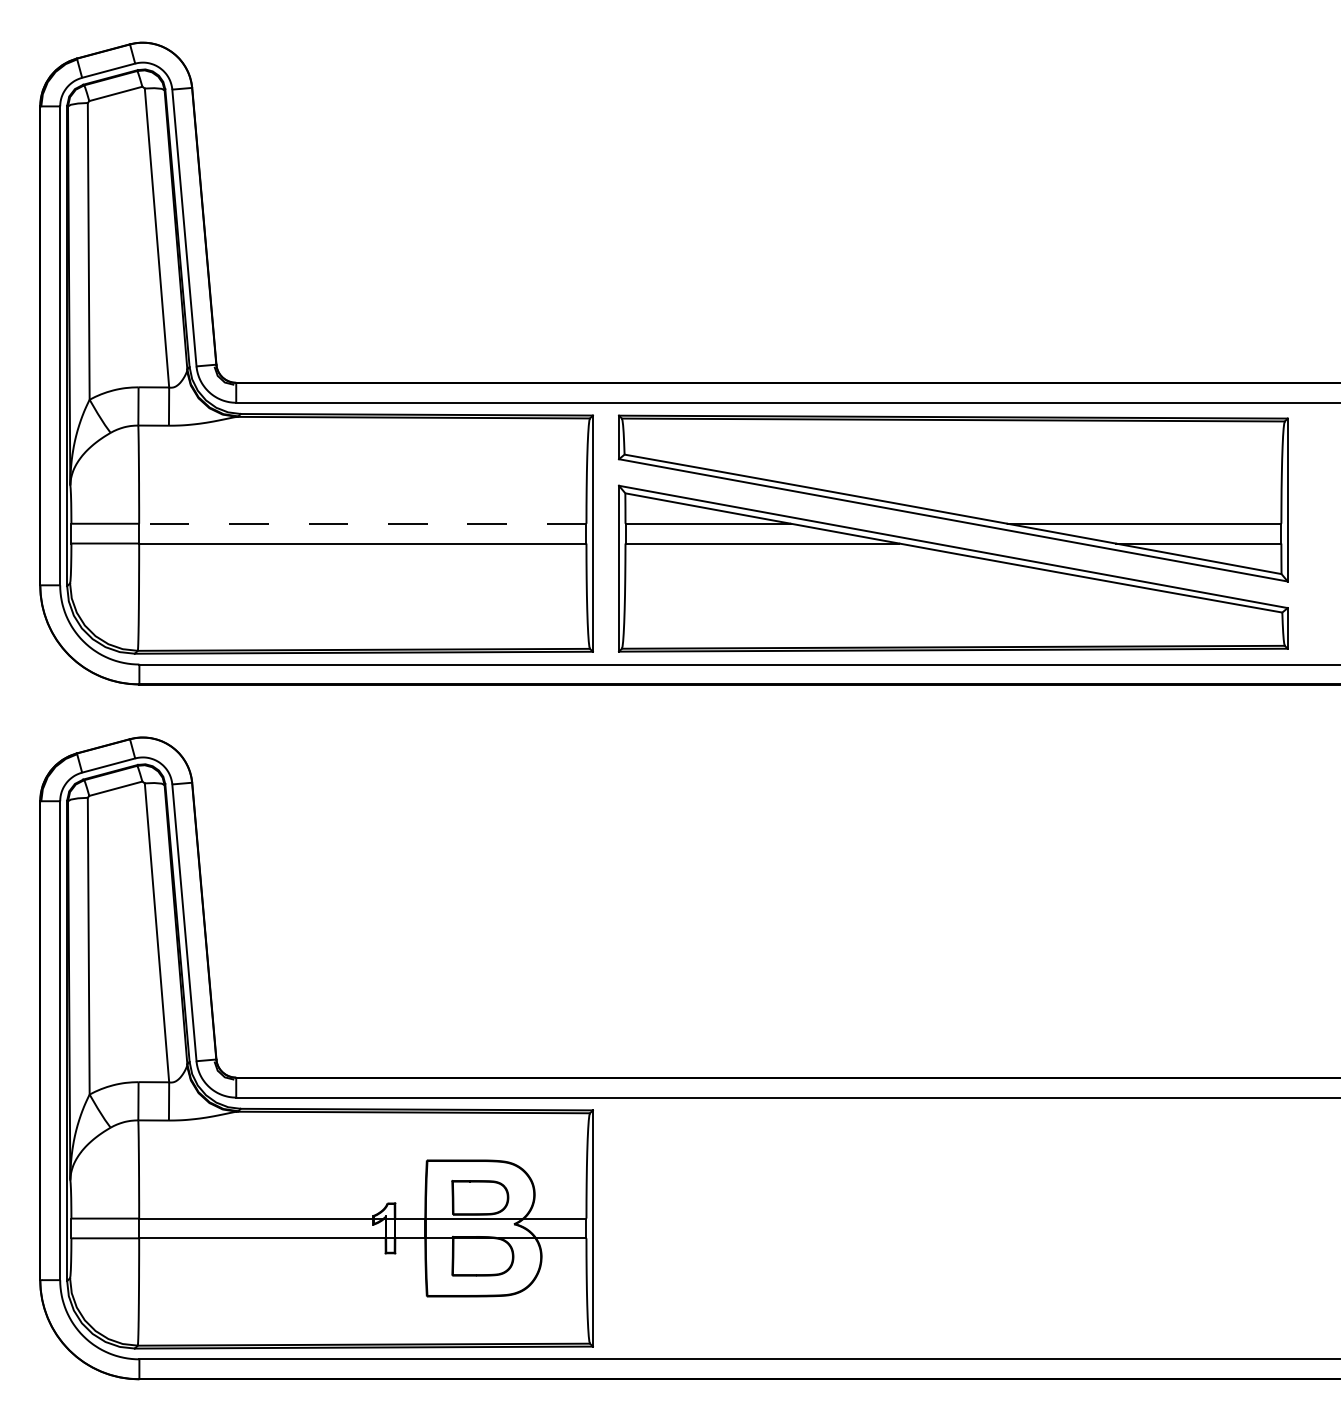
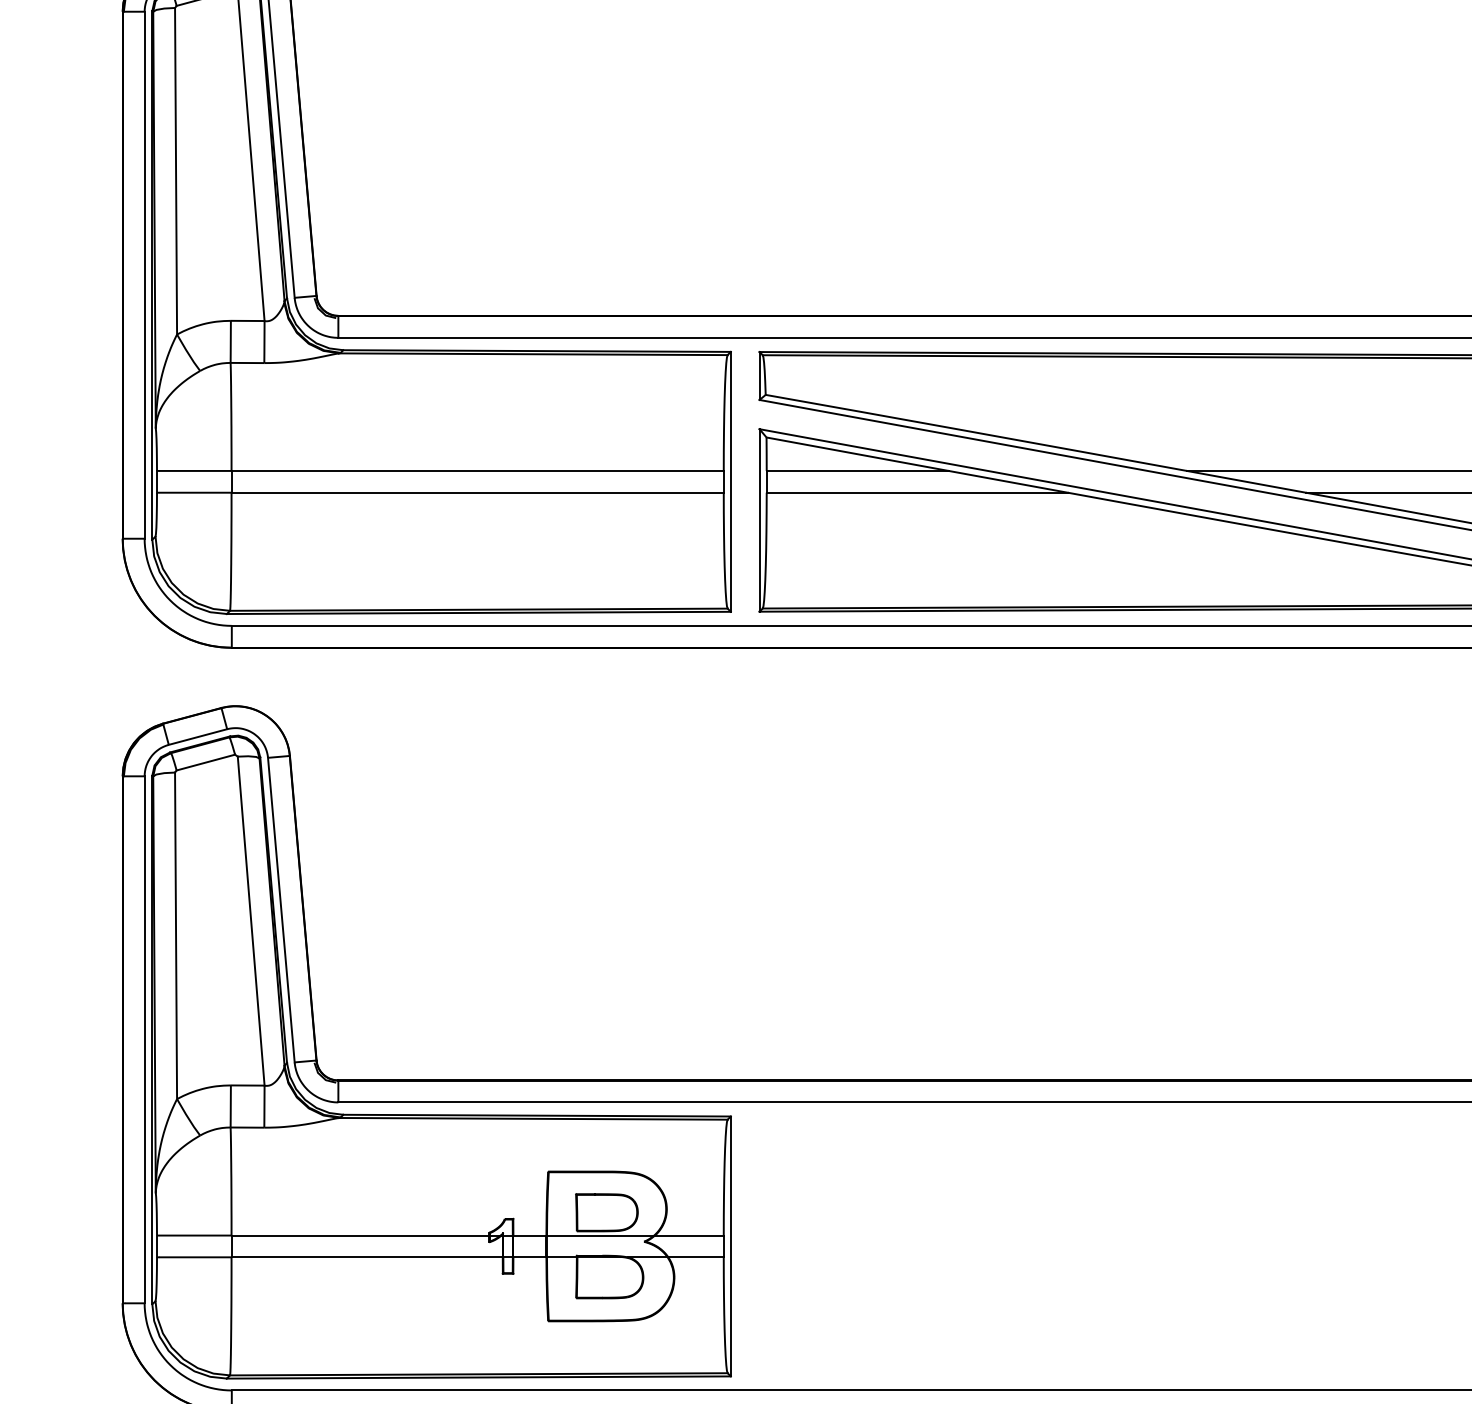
line: (362, 523) -> (477, 470), dashed -> solid

